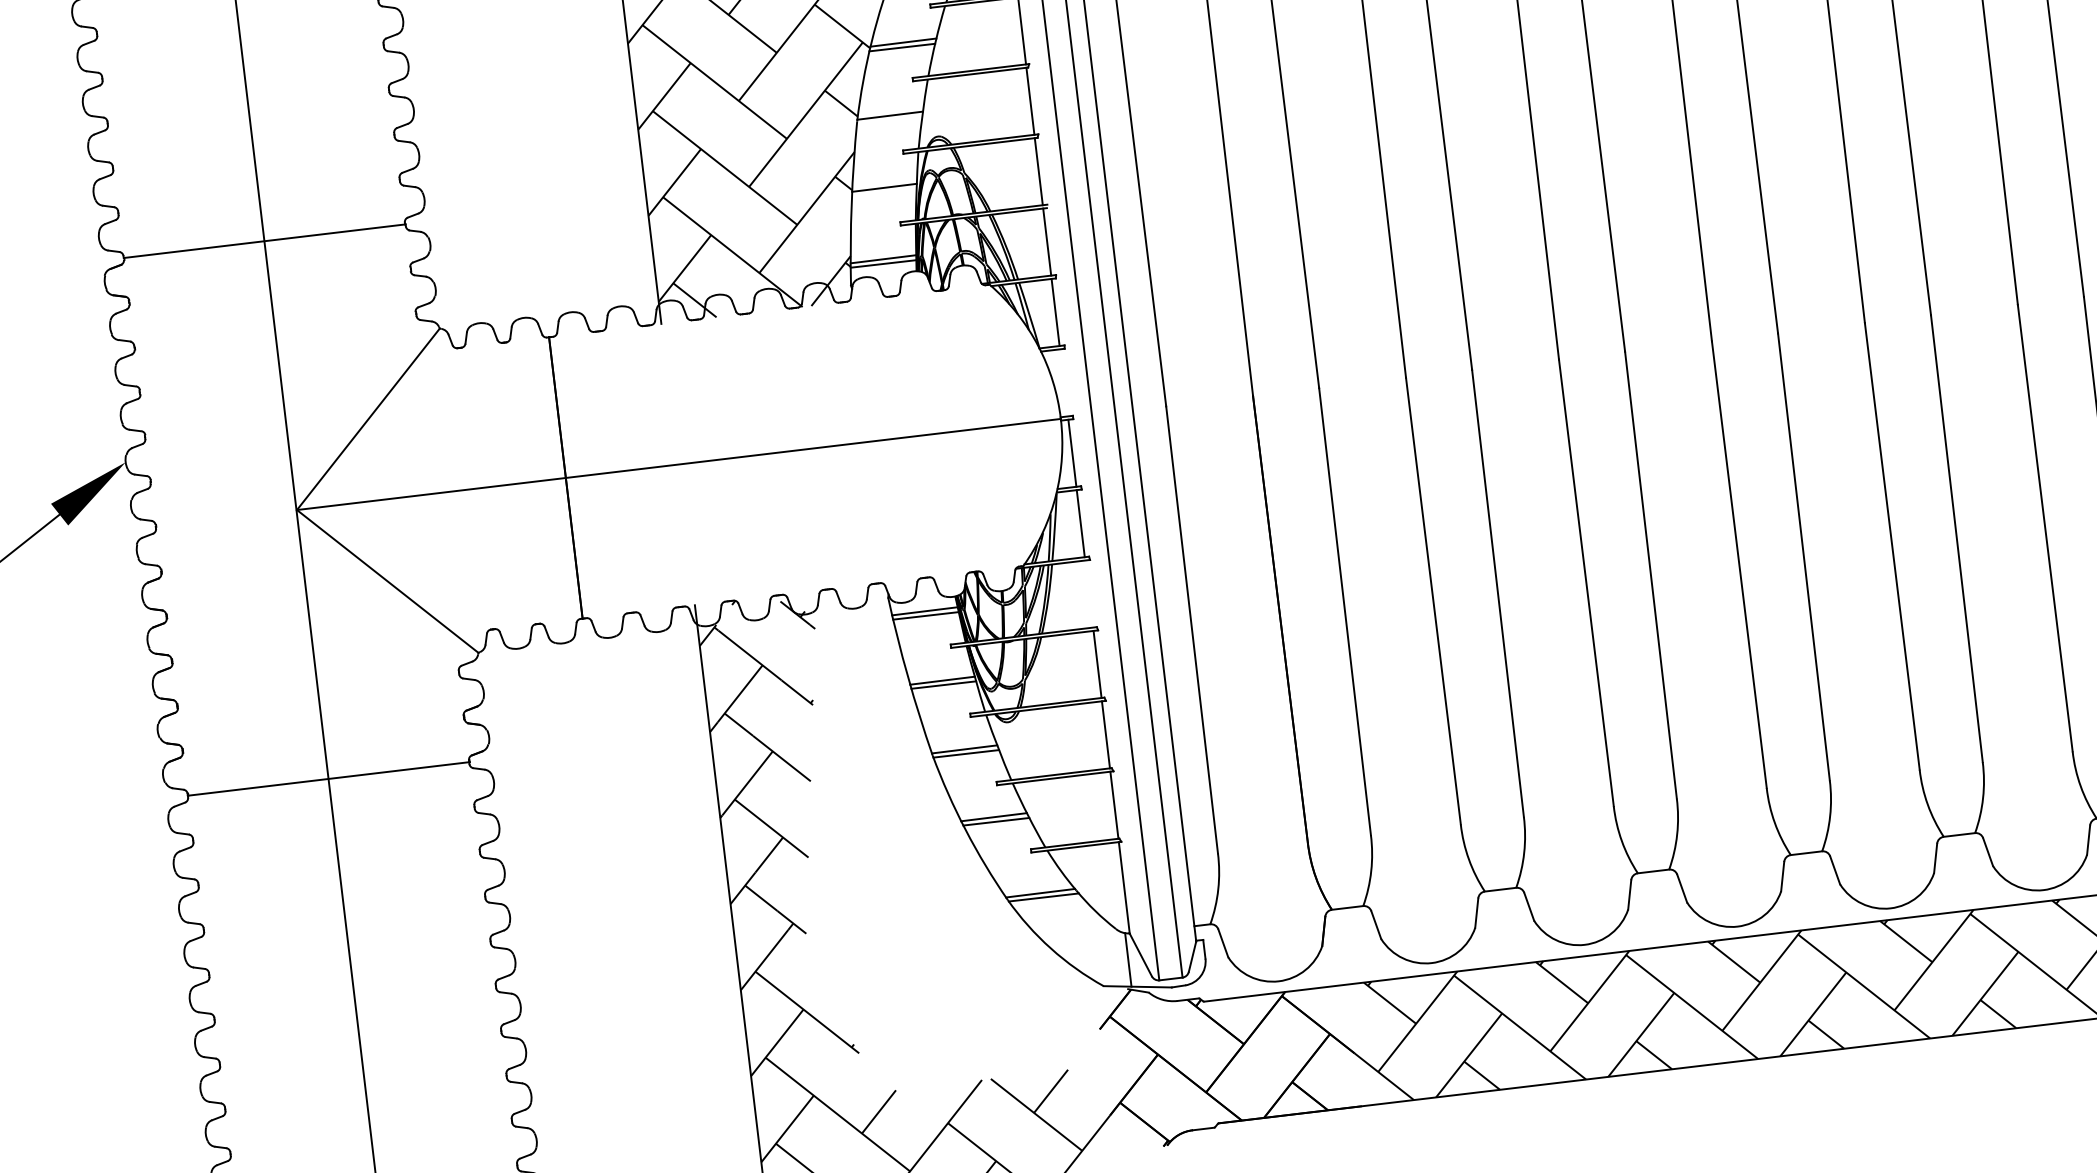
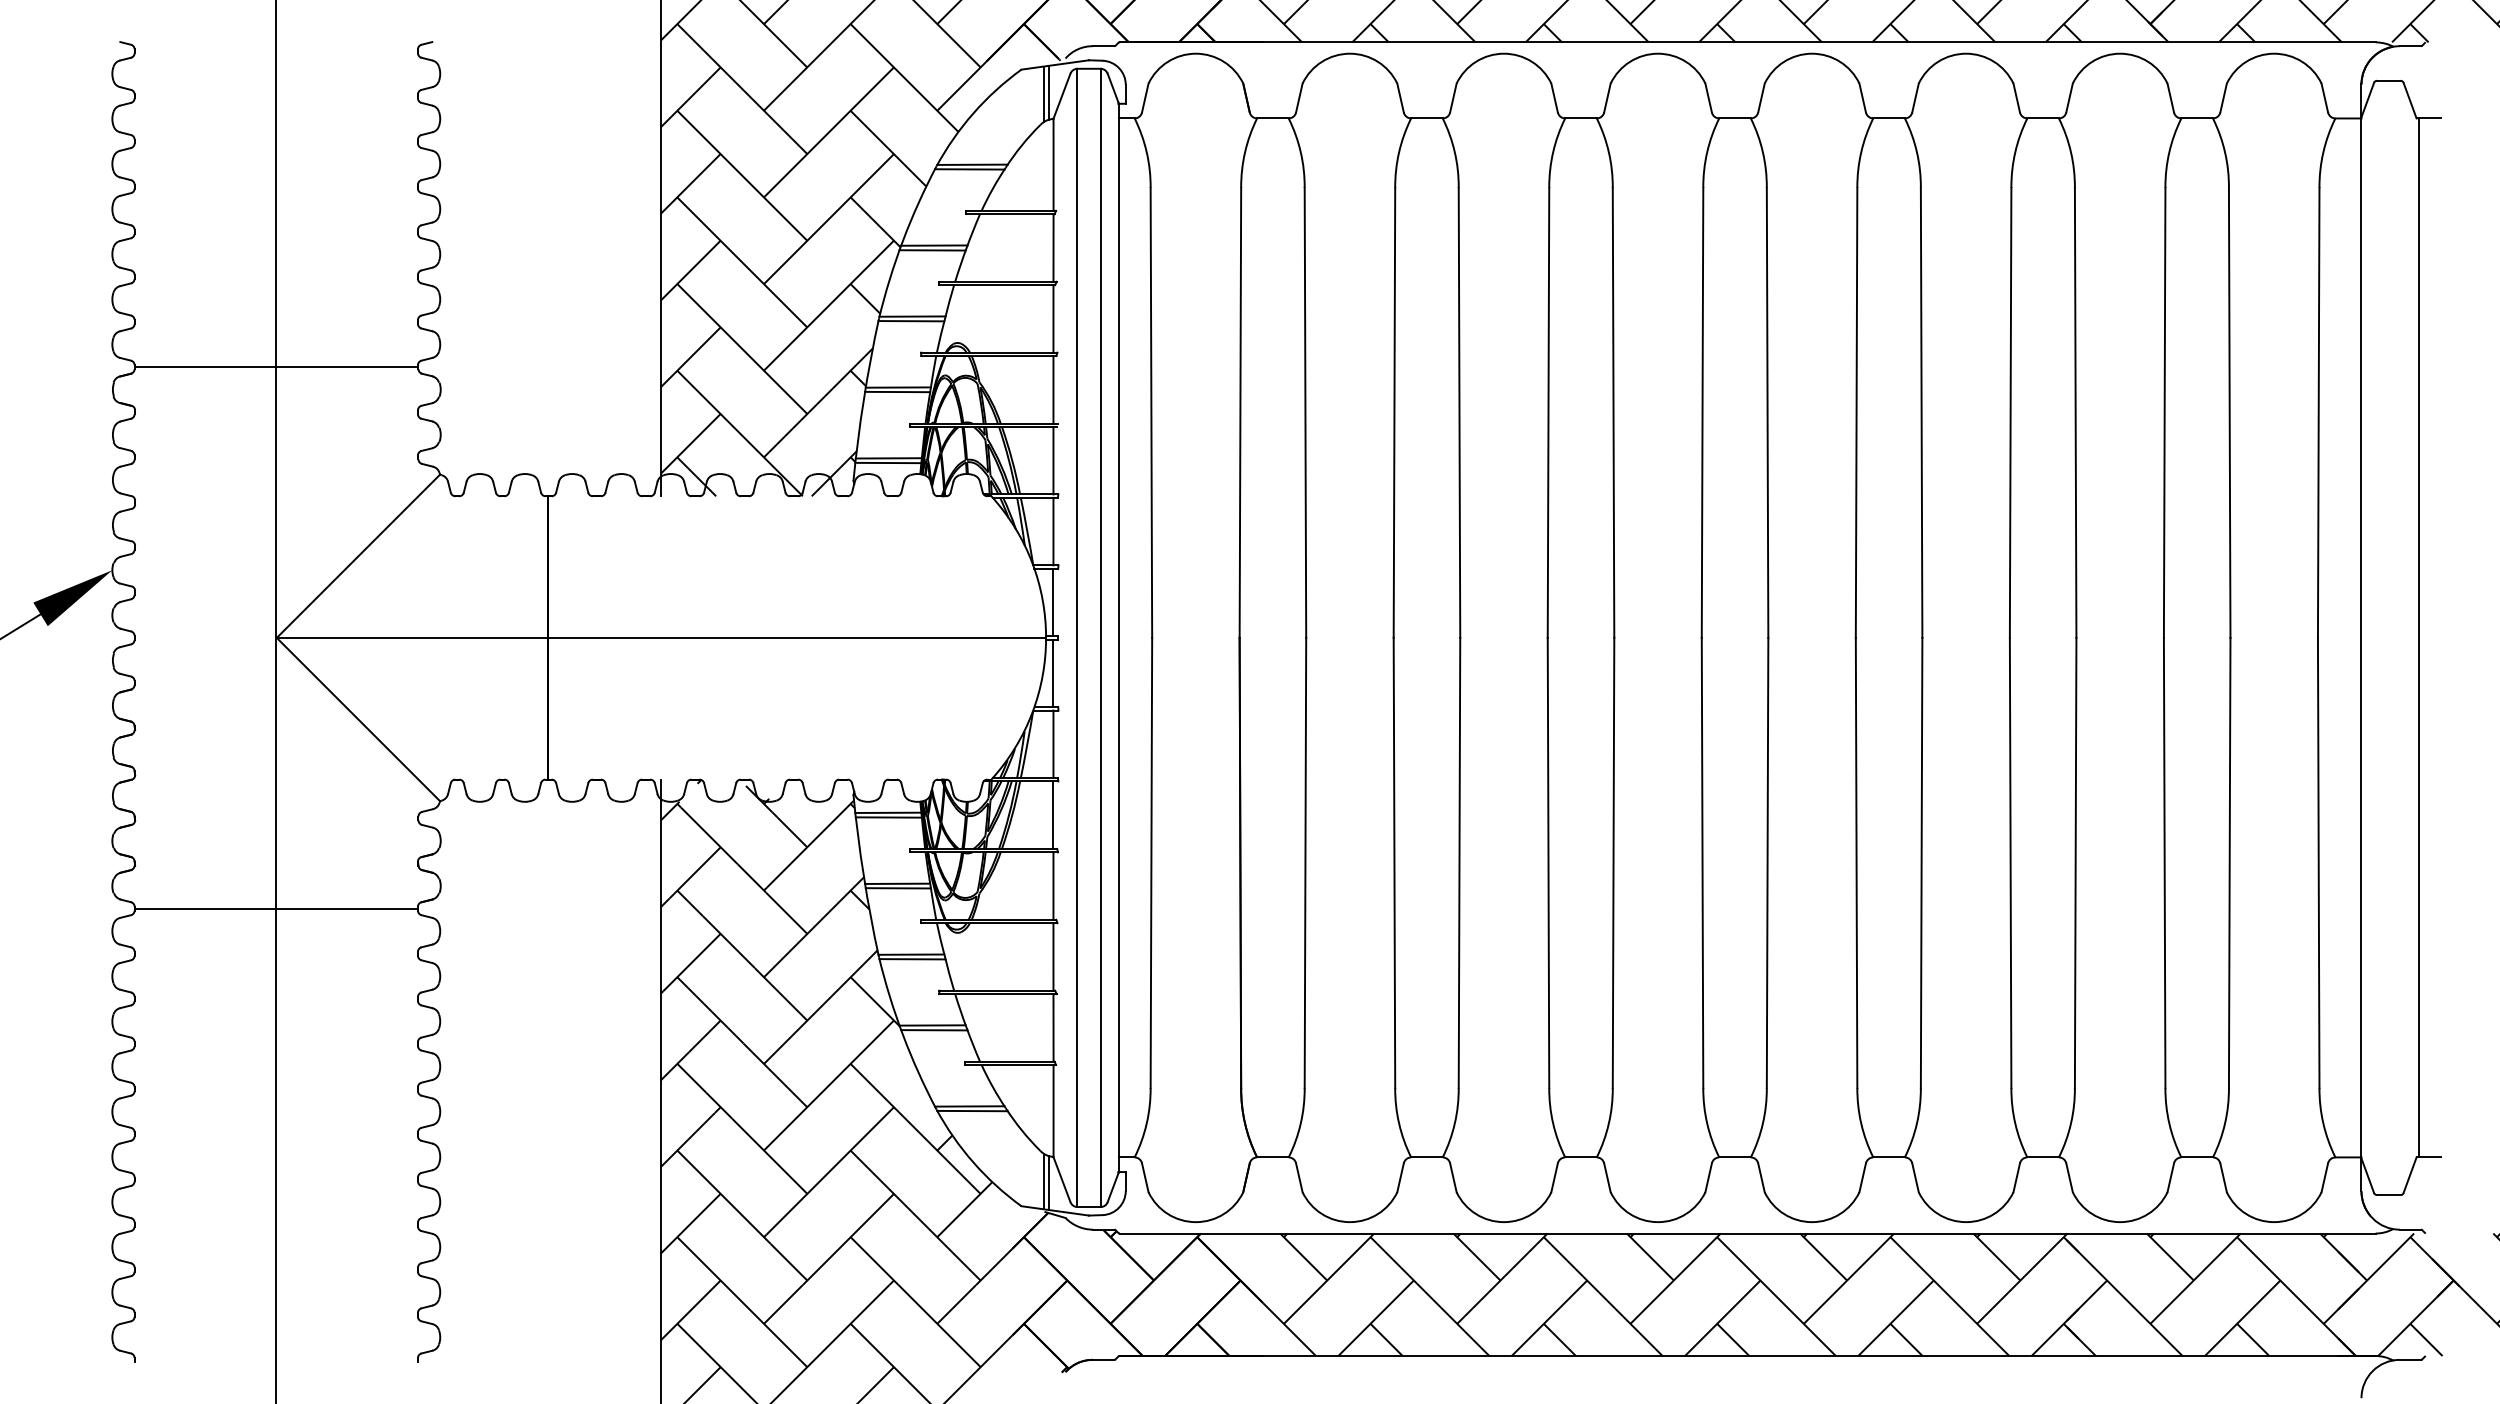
line: (889, 120) -> (911, 321), added
line: (884, 191) -> (897, 391), added
line: (1064, 382) -> (1053, 602), added
line: (1089, 593) -> (1053, 814), added
hatch: (936, 841) -> (872, 1042), added
line: (1122, 959) -> (1043, 1181), added

